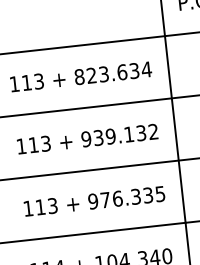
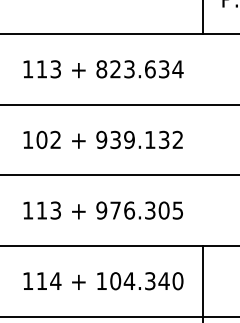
line: (175, 129) -> (202, 139), removed
text: (39, 144) -> (48, 139), 113 -> 102
text: (147, 195) -> (163, 210), 976.335 -> 976.305

